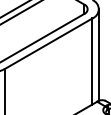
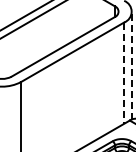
line: (98, 54) -> (131, 65), solid -> dashed
line: (92, 61) -> (124, 73), solid -> dashed

